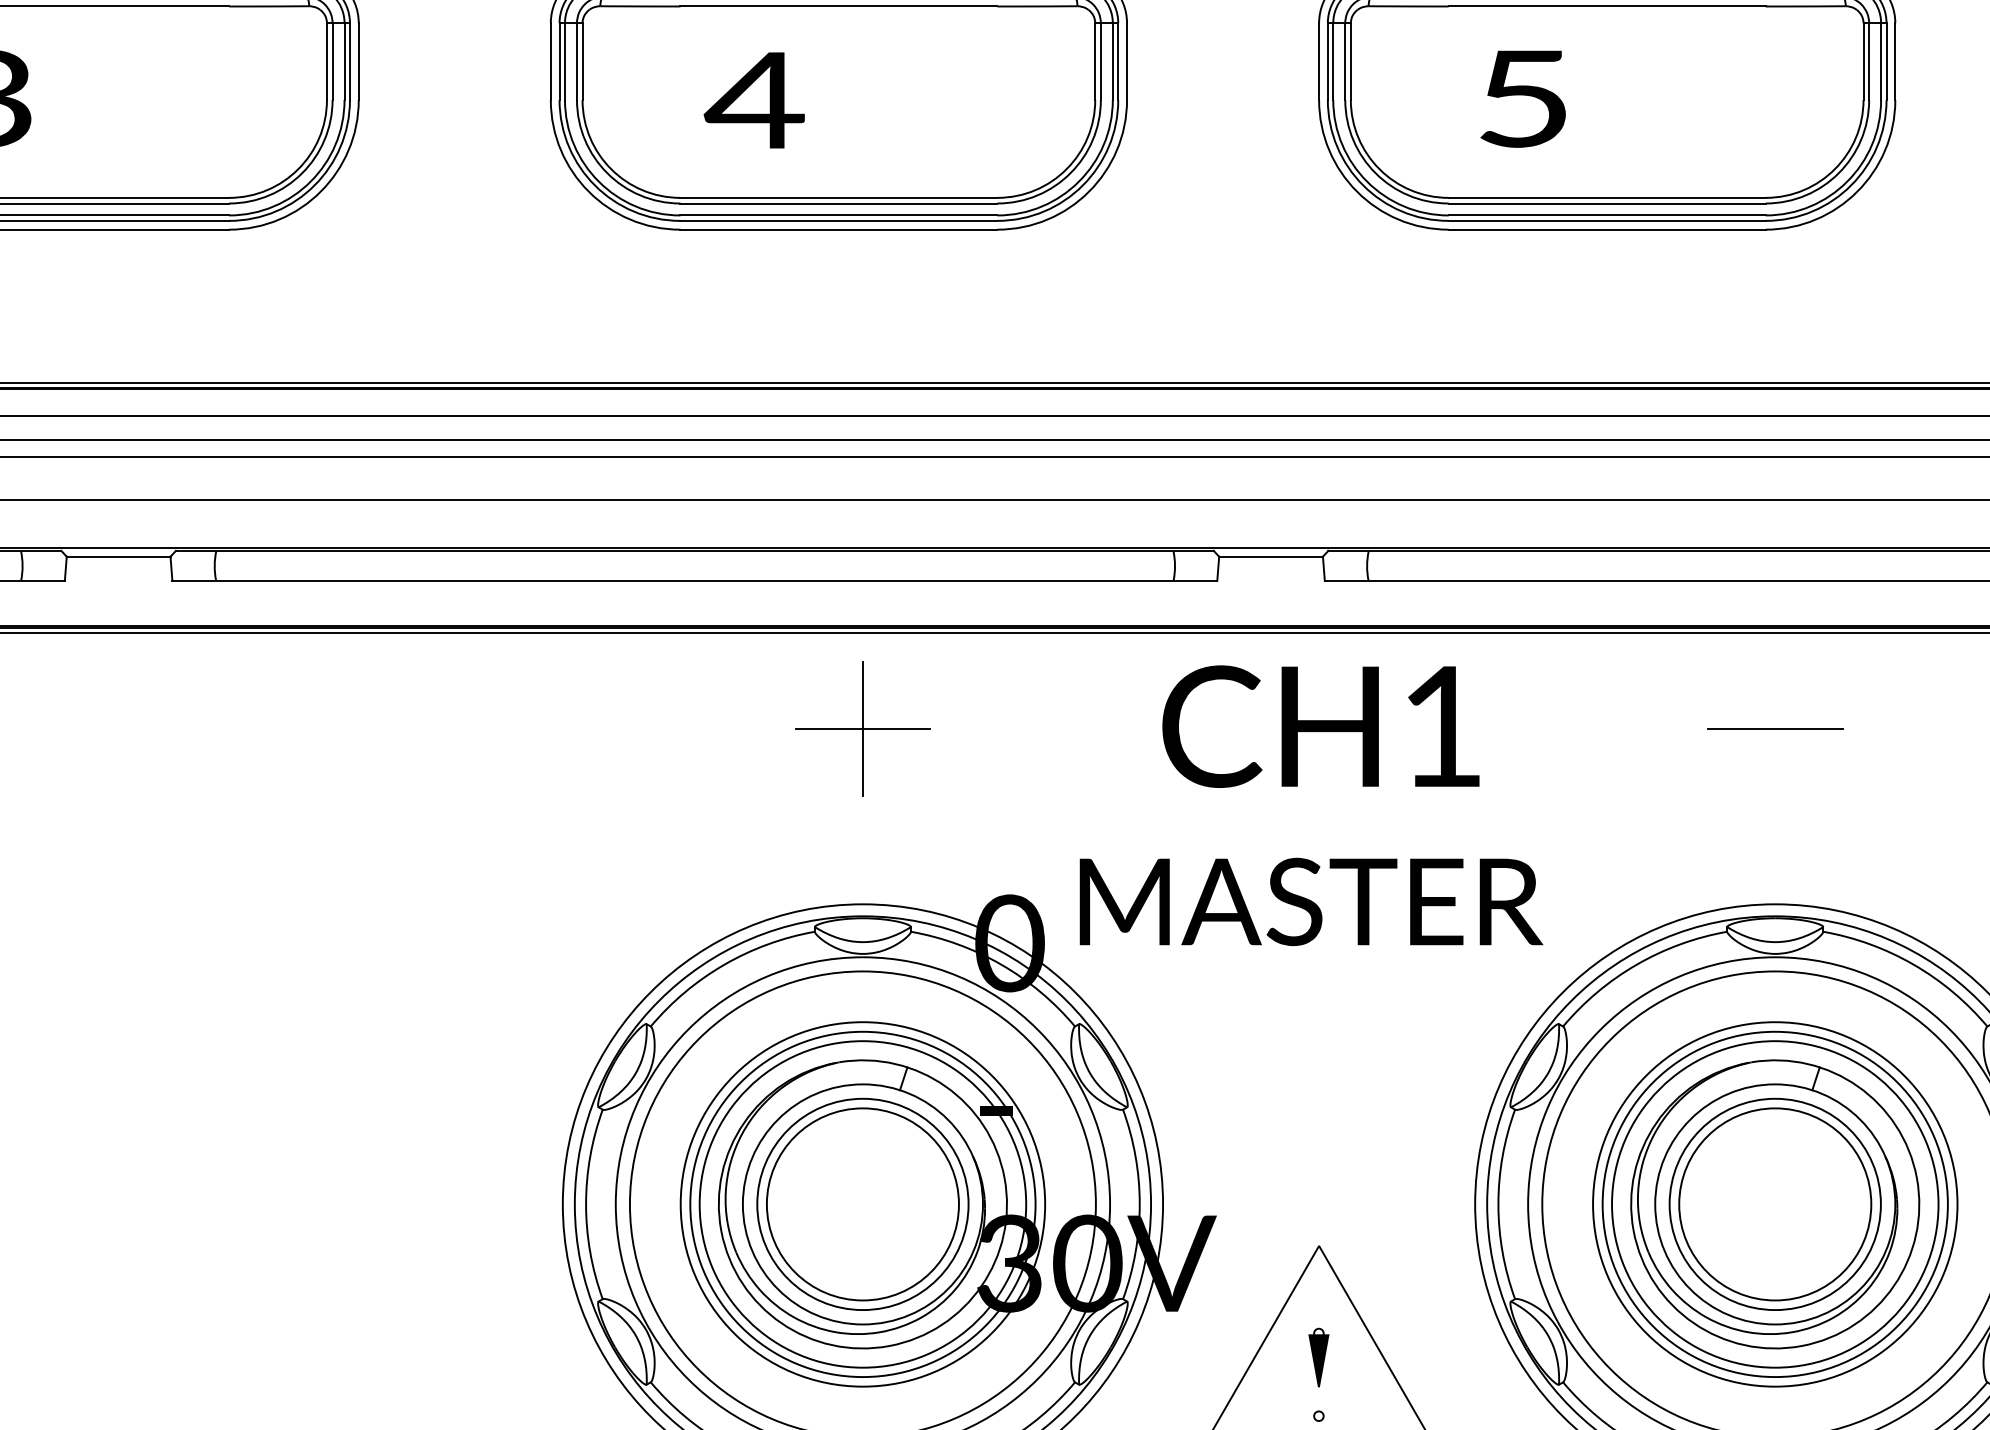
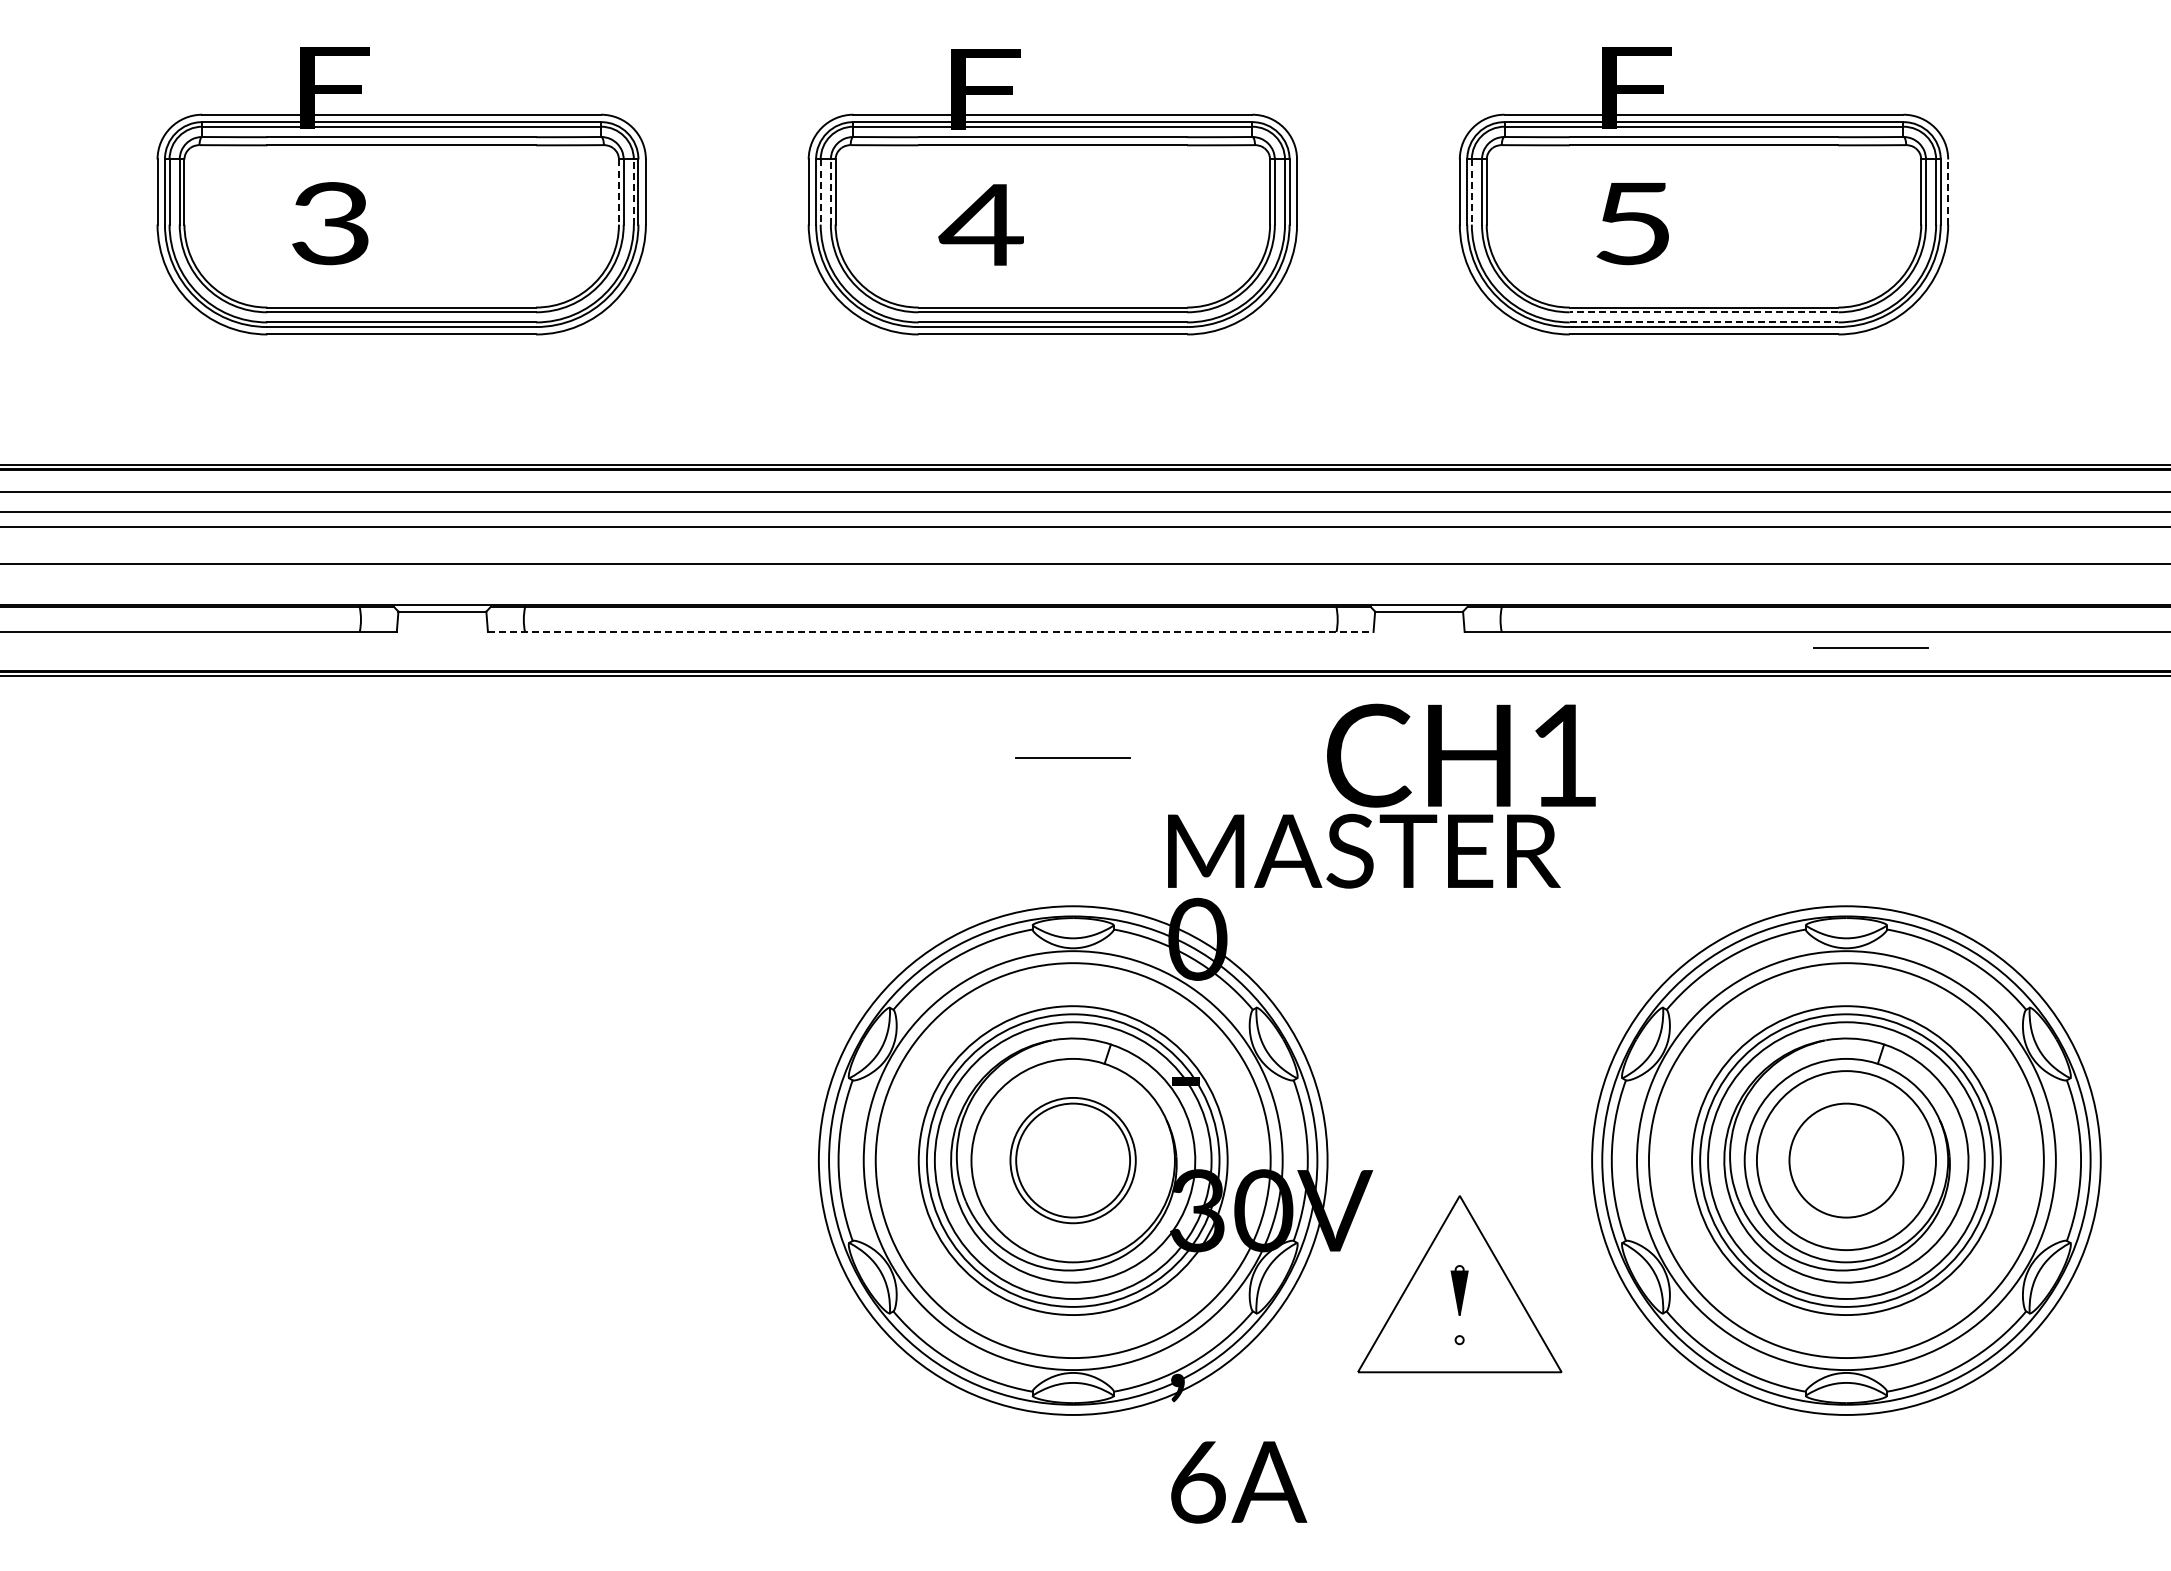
line: (326, 62) -> (618, 192), solid -> dashed
line: (344, 62) -> (633, 192), solid -> dashed
line: (564, 62) -> (820, 192), solid -> dashed
line: (576, 62) -> (830, 192), solid -> dashed
line: (1332, 62) -> (1471, 192), solid -> dashed
line: (1895, 62) -> (1948, 192), solid -> dashed
line: (1606, 203) -> (1703, 312), solid -> dashed
line: (1607, 215) -> (1704, 322), solid -> dashed
line: (694, 581) -> (930, 632), solid -> dashed
line: (863, 728) -> (1073, 757), removed
line: (1774, 728) -> (1870, 647), moved
text: (1311, 901) -> (1364, 850), moved
part: (862, 1204) -> (1072, 1160), size x0.7
circle: (1775, 1204) -> (1846, 1160), size x0.7

